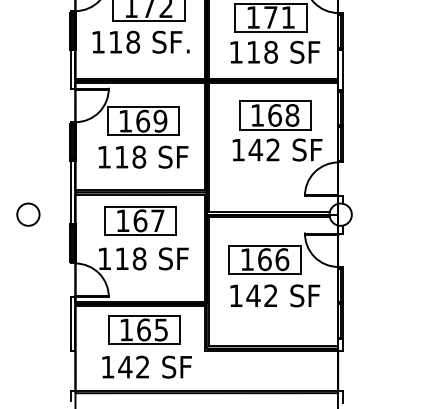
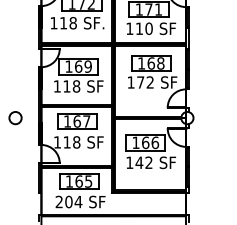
text: (270, 51) -> (148, 28), 118 -> 110
text: (255, 149) -> (140, 82), 142 -> 172
text: (124, 366) -> (68, 201), 142 -> 204

